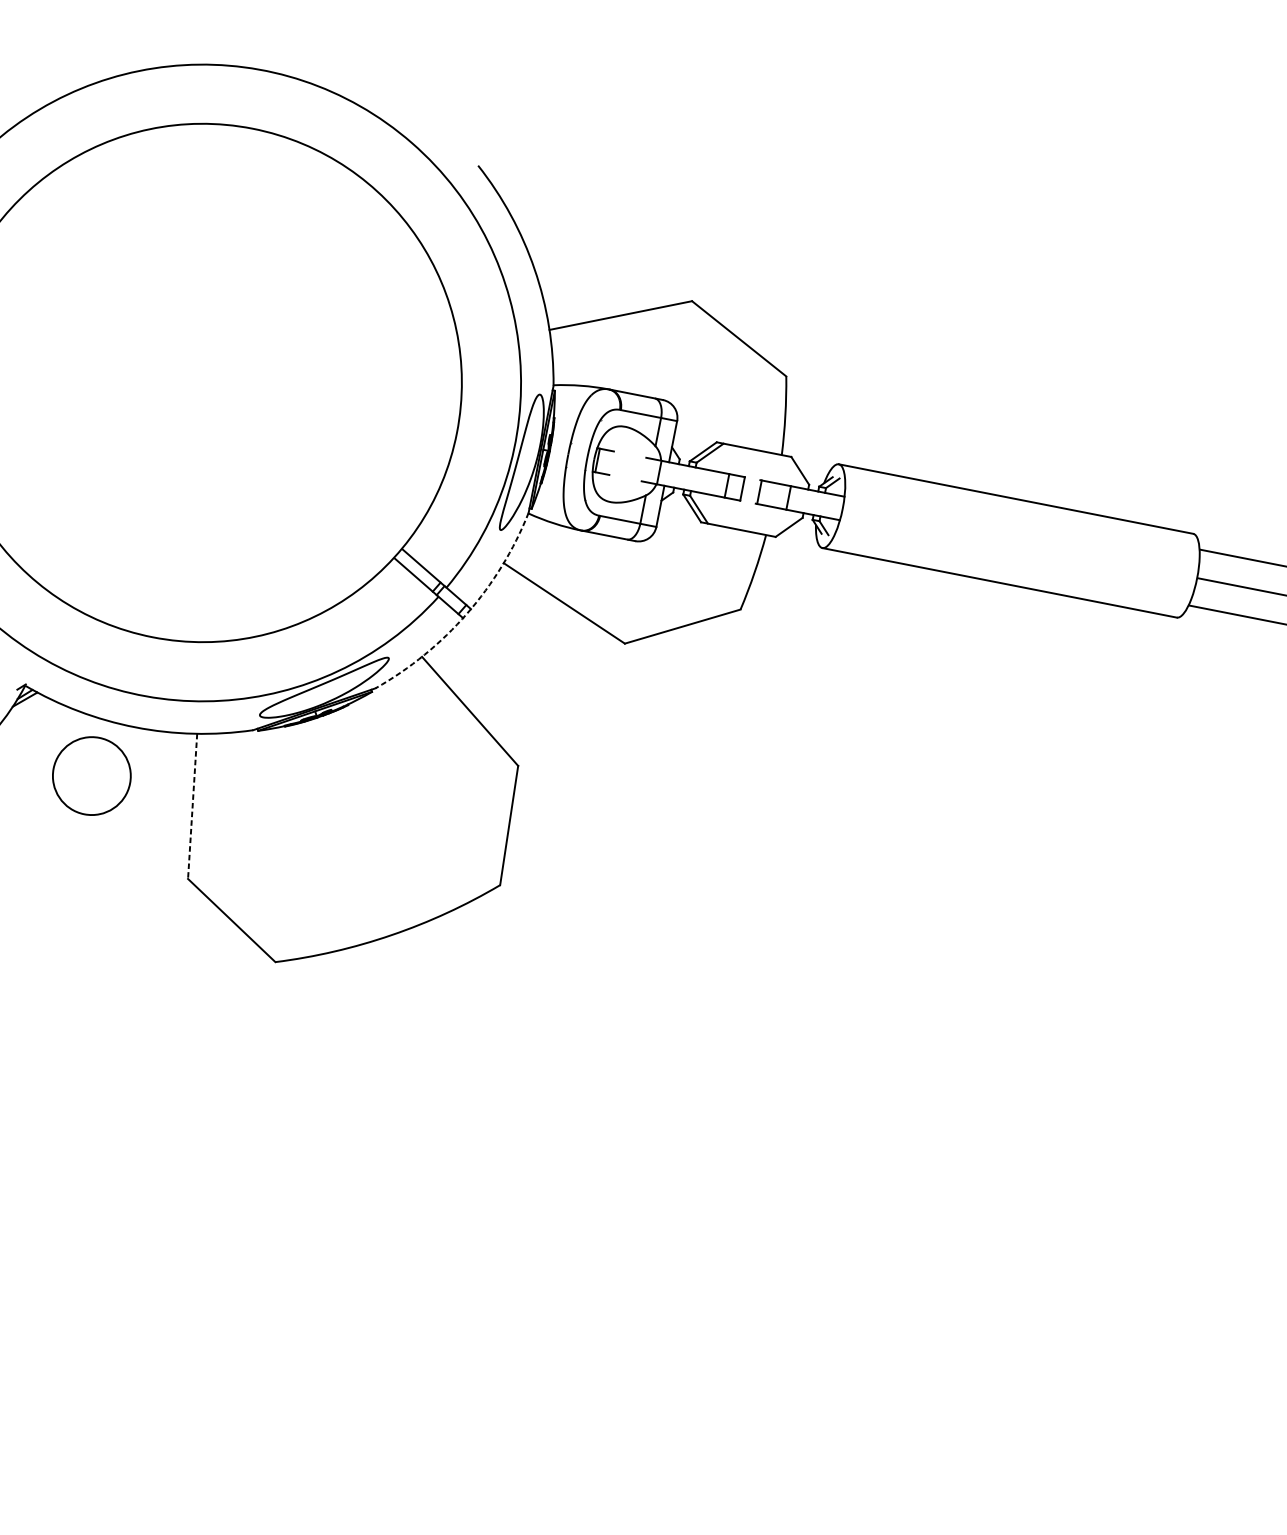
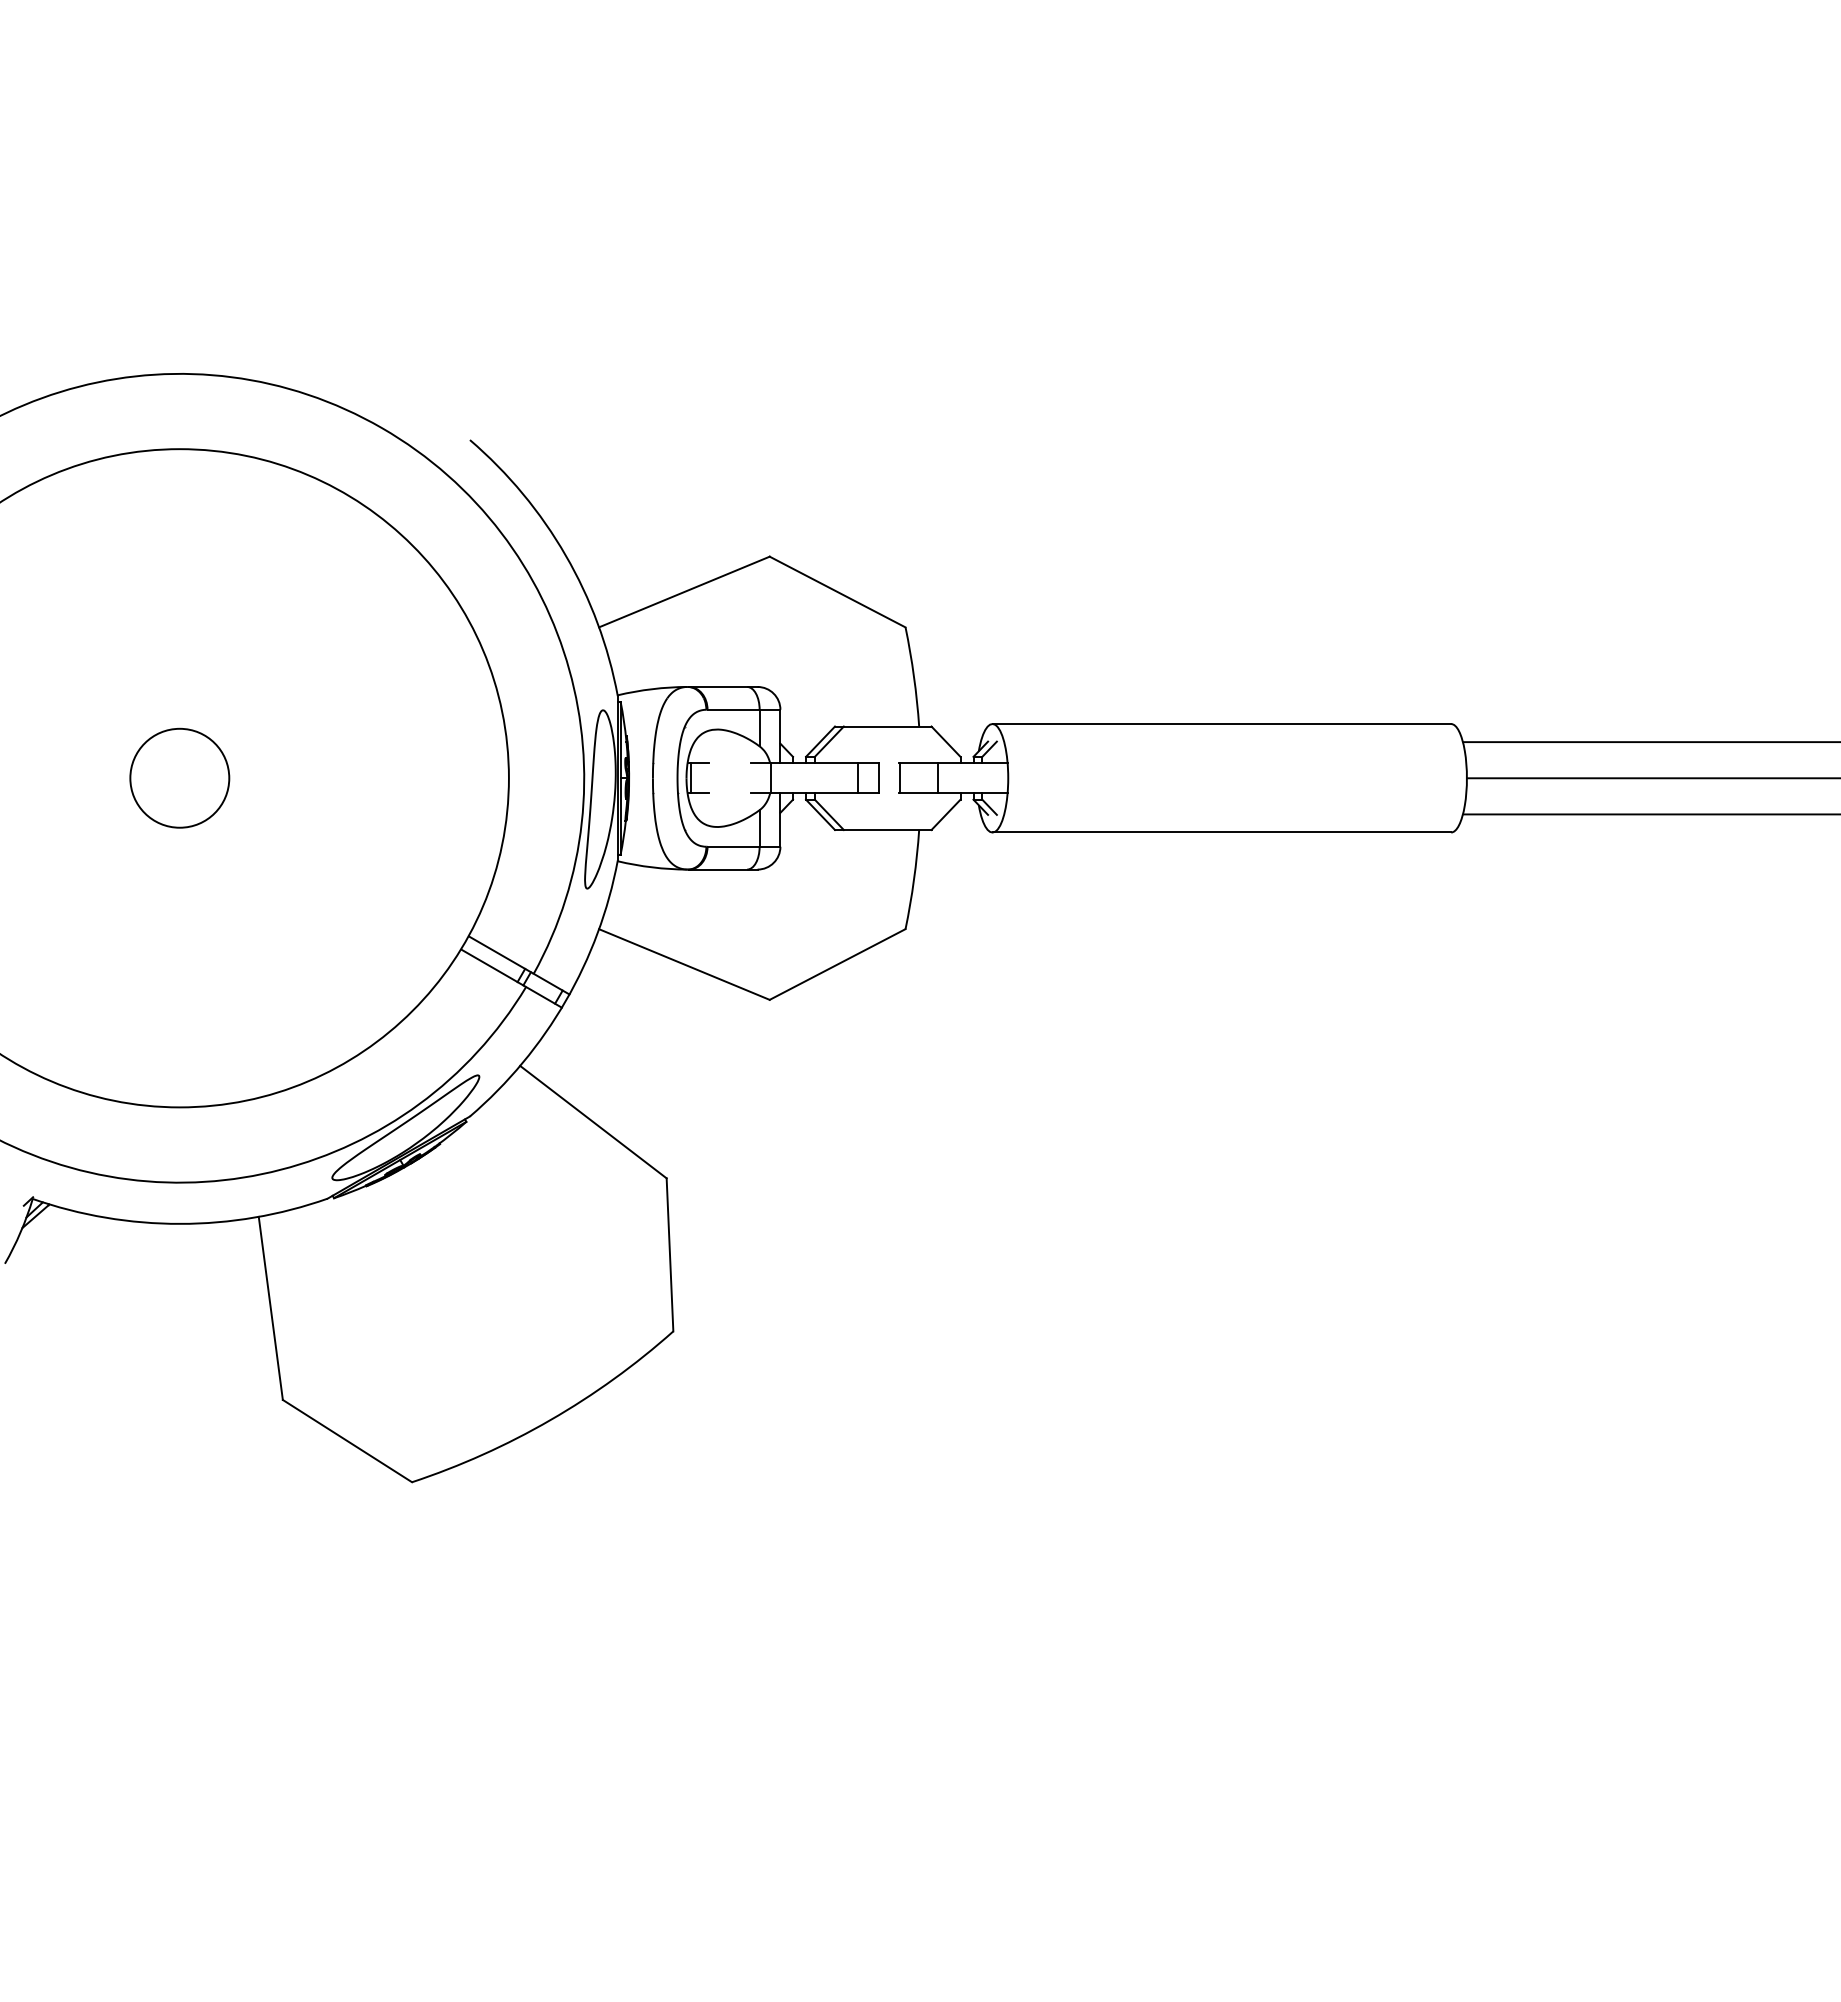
arc: (466, 613) -> (565, 1001), dashed -> solid
circle: (91, 775) -> (179, 777), moved
line: (192, 806) -> (270, 1308), dashed -> solid

